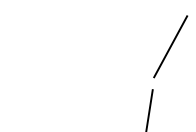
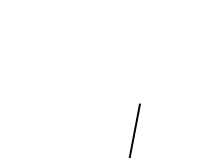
line: (170, 46) -> (164, 49), removed

